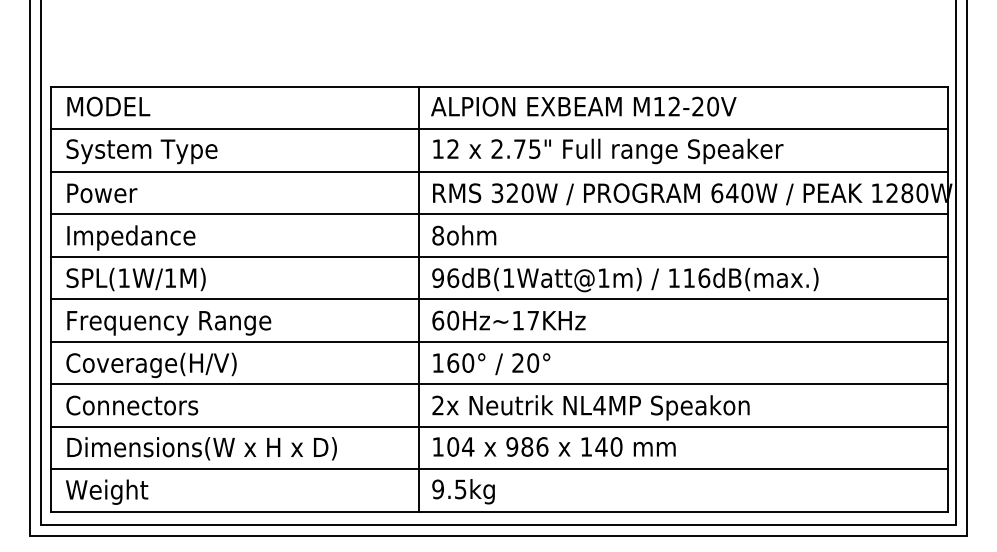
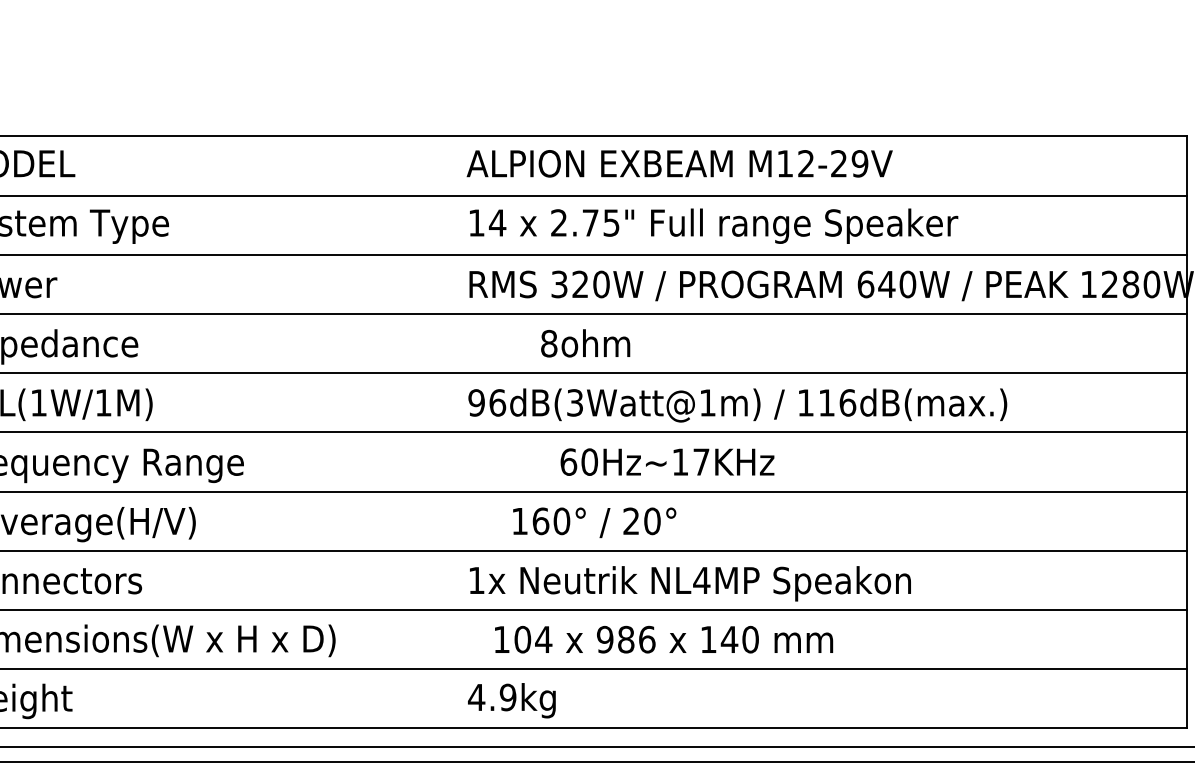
text: (712, 106) -> (859, 163), M12-20V -> M12-29V
text: (452, 148) -> (496, 222), 12 -> 14
text: (464, 235) -> (585, 343), moved
text: (508, 278) -> (574, 403), 96dB(1Watt@1m) -> 96dB(3Watt@1m)
line: (419, 298) -> (450, 431), removed
text: (508, 320) -> (666, 461), moved
text: (491, 364) -> (594, 523), moved
text: (437, 405) -> (475, 580), 2x -> 1x
text: (554, 446) -> (664, 639), moved
text: (448, 489) -> (491, 697), 9.5kg -> 4.9kg

